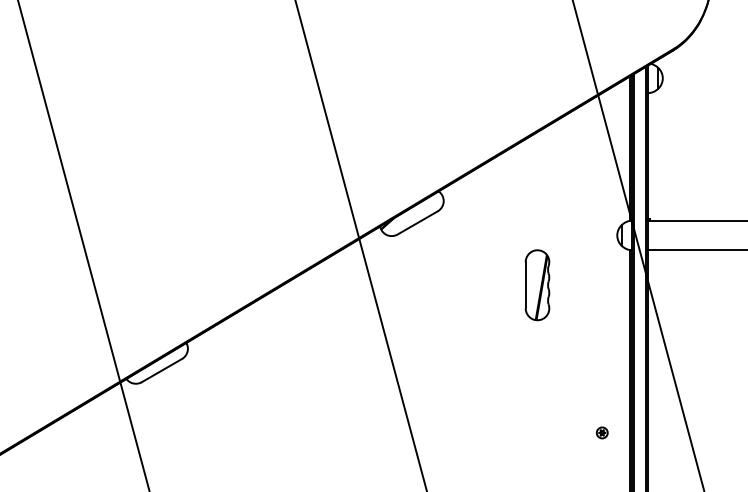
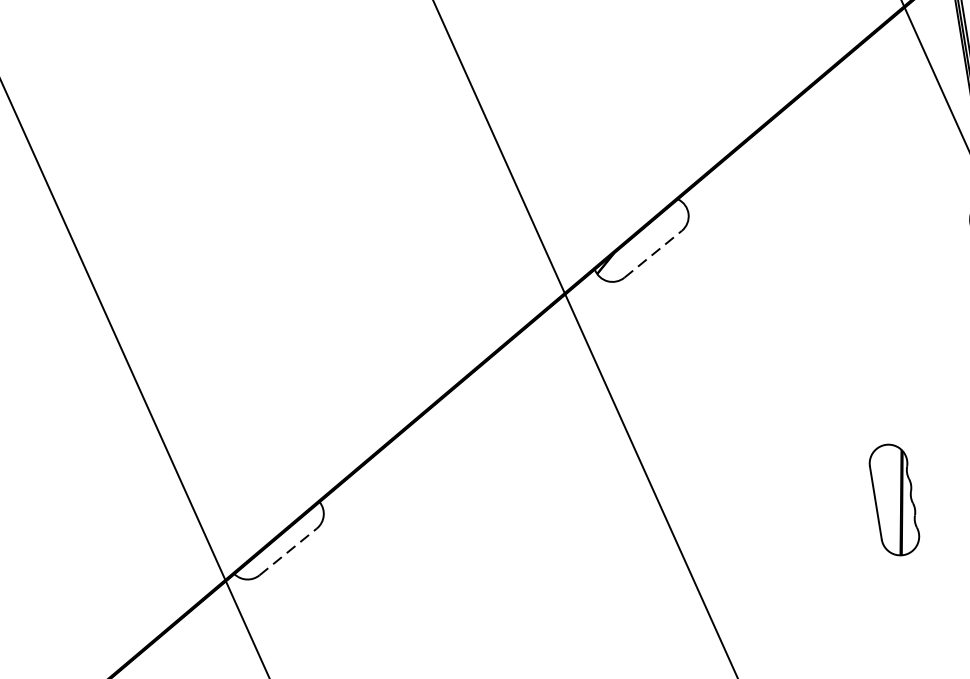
line: (418, 222) -> (654, 253), solid -> dashed
part: (537, 285) -> (894, 500), moved
line: (162, 370) -> (289, 551), solid -> dashed

